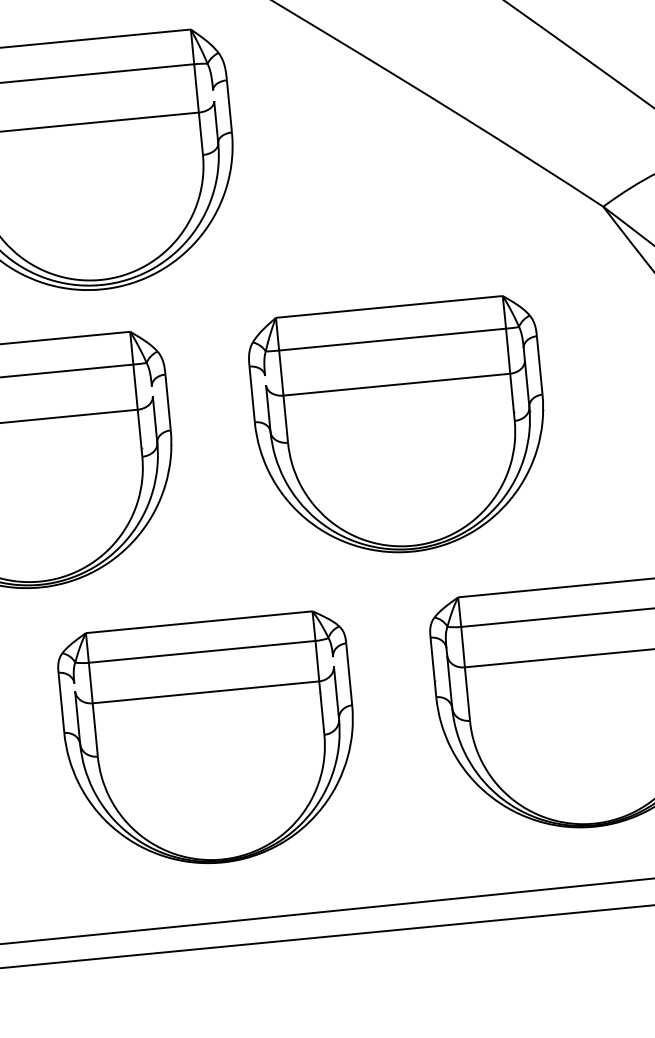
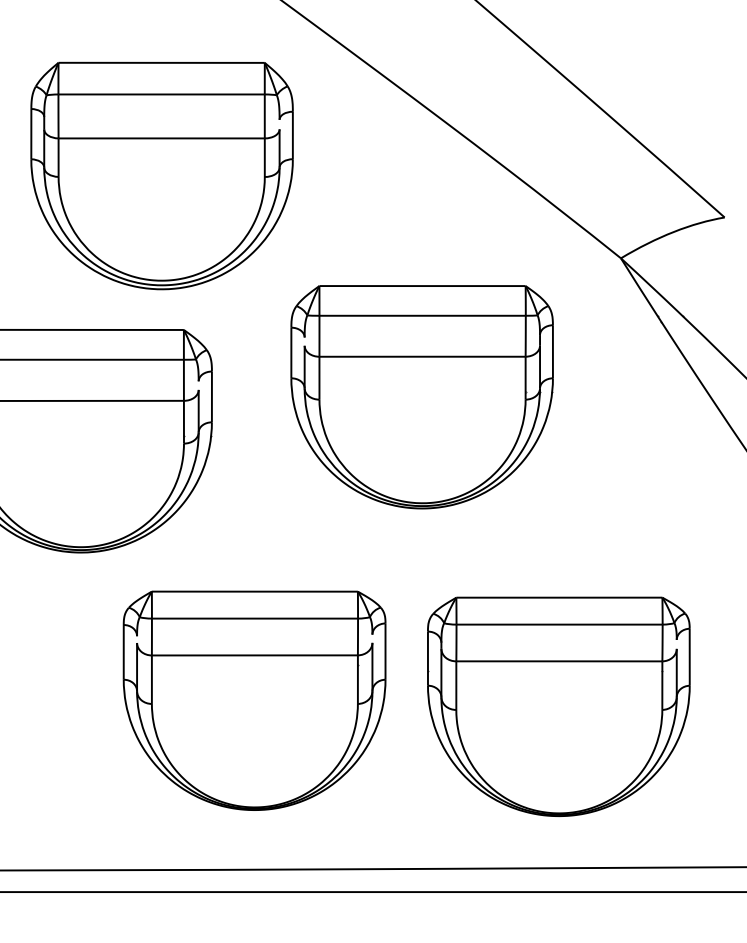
part: (400, 429) -> (421, 397), moved
part: (210, 741) -> (254, 700), moved

